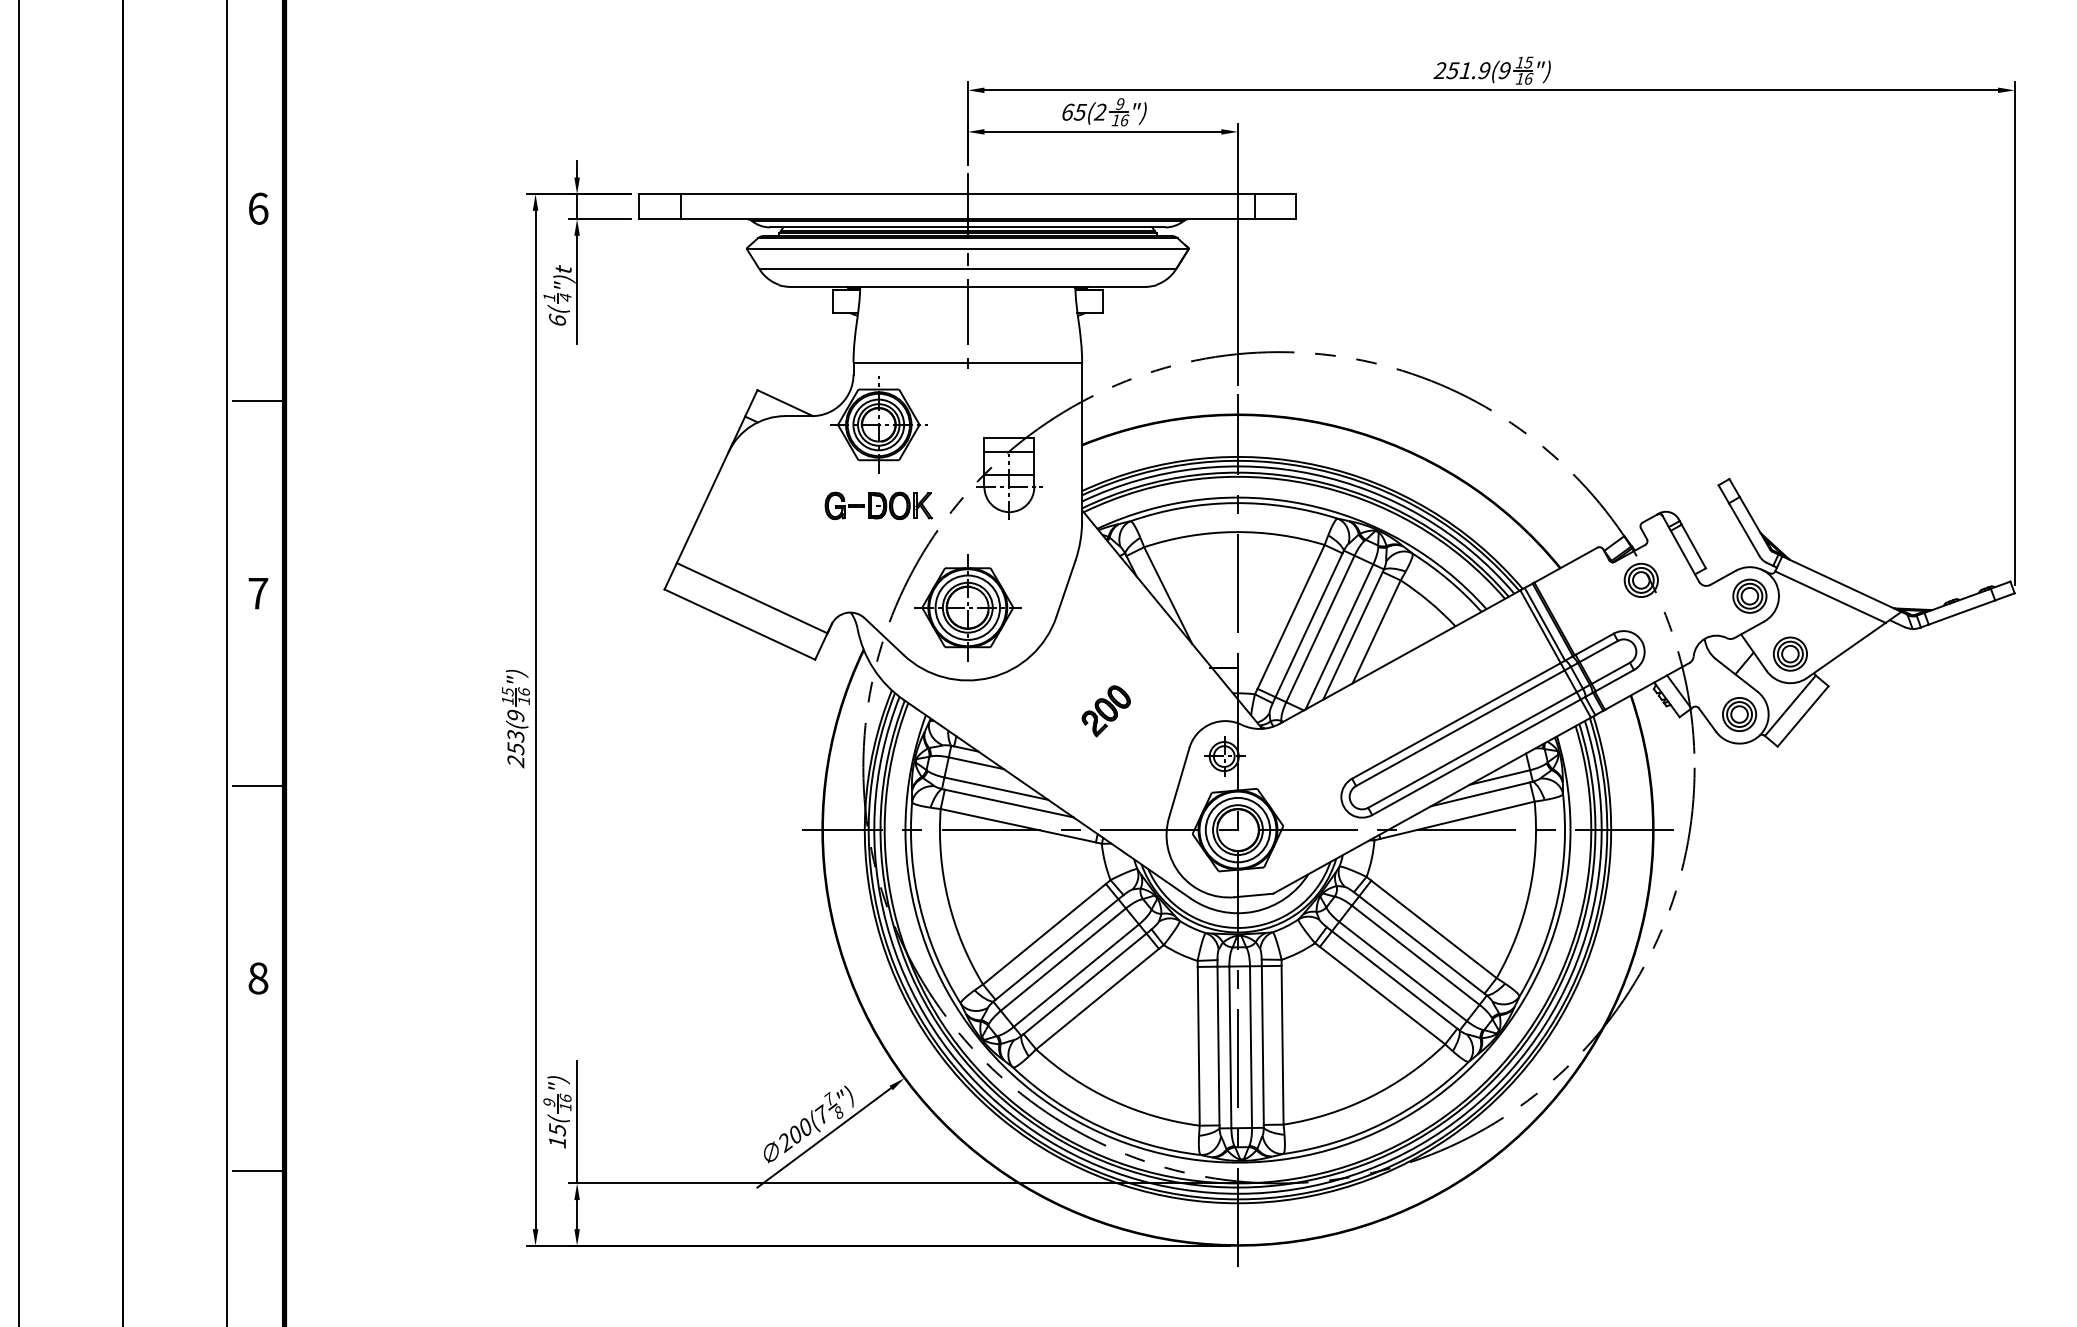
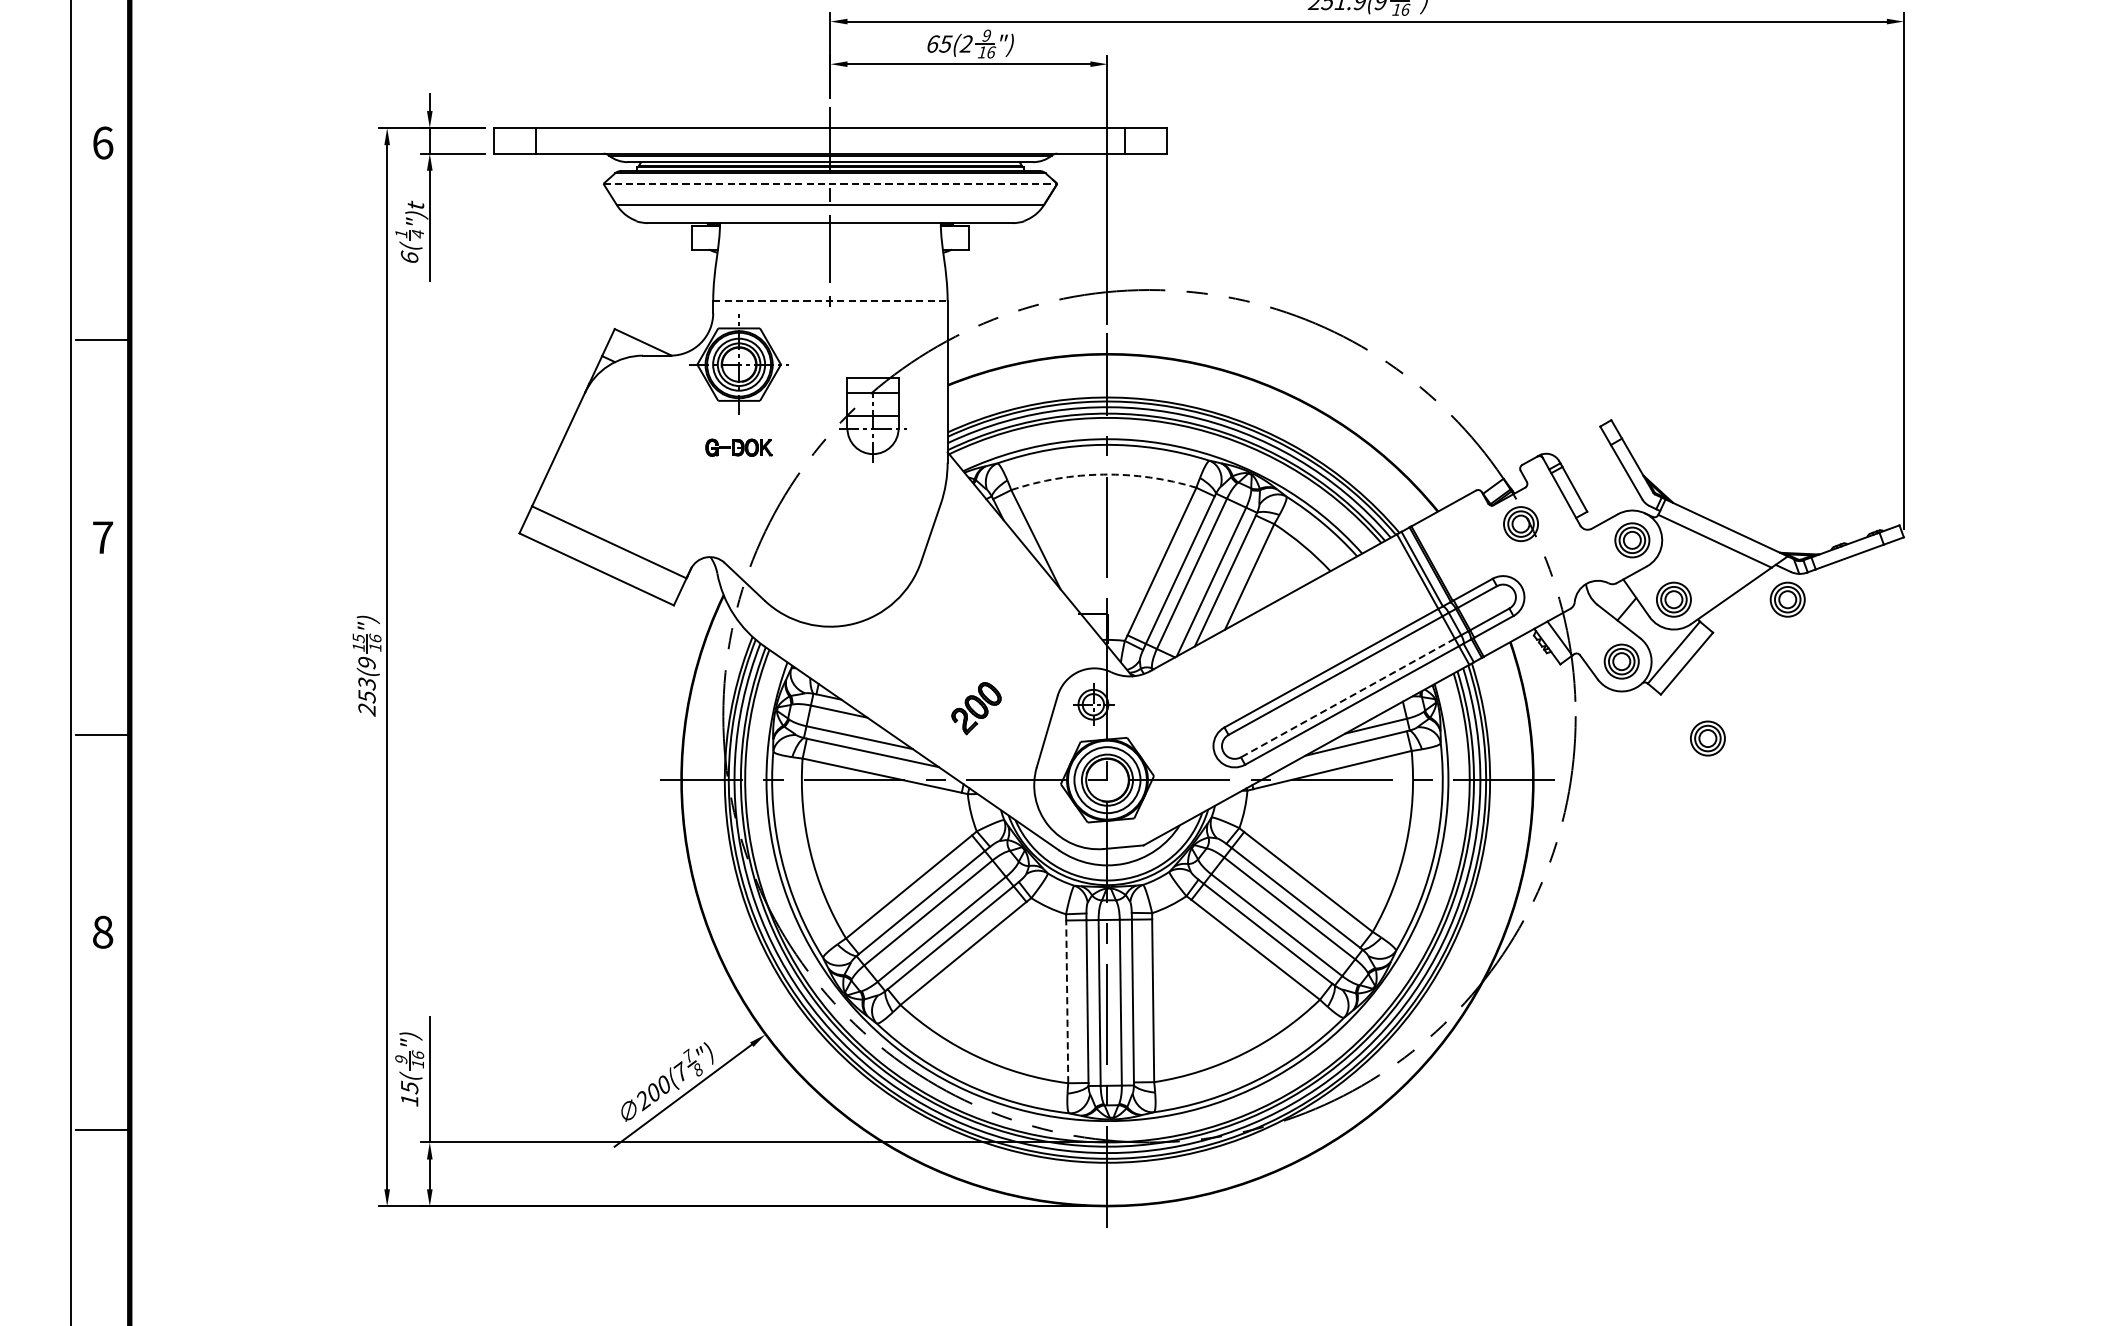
line: (968, 248) -> (831, 183), solid -> dashed
line: (968, 362) -> (831, 300), solid -> dashed
part: (878, 505) -> (738, 447), size x0.6
arc: (1234, 532) -> (1103, 474), solid -> dashed
part: (967, 607) -> (830, 551), removed
part: (1900, 653) -> (1786, 599), added
part: (1105, 711) -> (975, 708), moved
line: (1472, 750) -> (1347, 698), solid -> dashed
part: (1823, 789) -> (1707, 738), added
line: (1198, 1045) -> (1066, 1001), solid -> dashed

